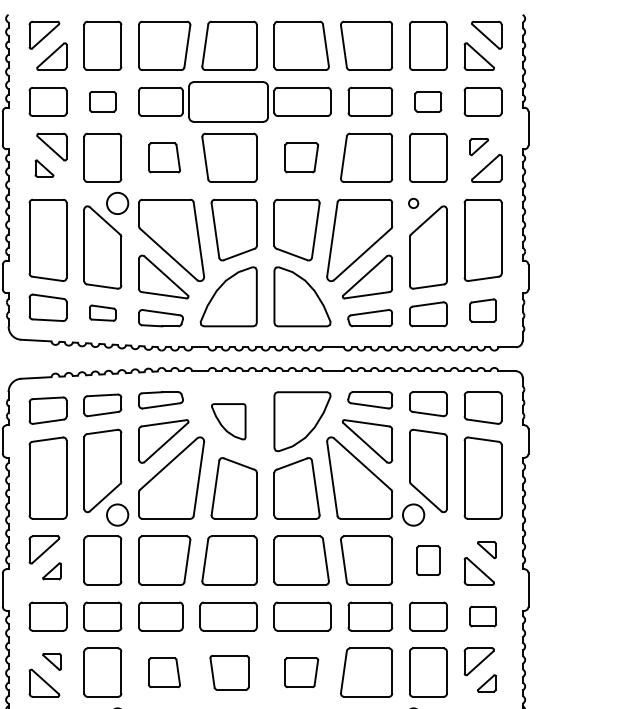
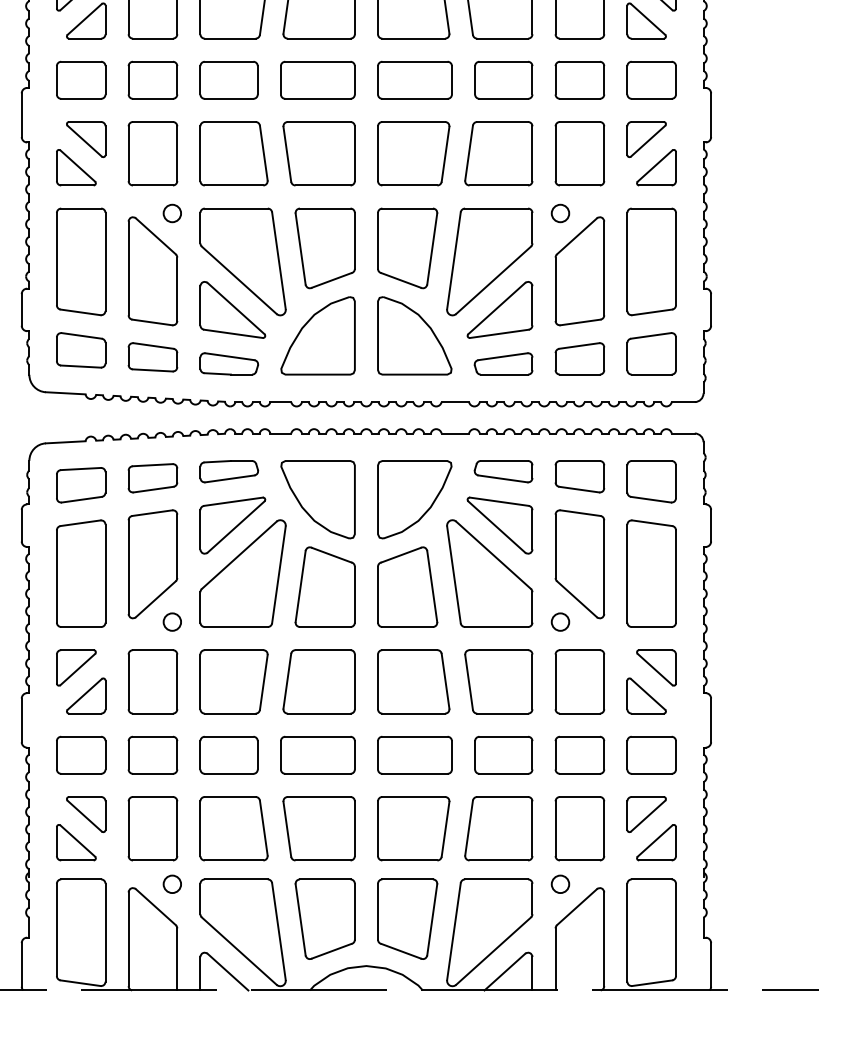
part: (102, 101) -> (152, 79), size x1.43
part: (228, 101) -> (317, 79), size x0.71
part: (428, 101) -> (579, 79), size x1.43
part: (479, 147) -> (646, 139), size x1.67
part: (164, 157) -> (233, 153), size x1.67
part: (301, 157) -> (413, 153), size x1.67
part: (44, 168) -> (76, 167), size x1.67
circle: (117, 203) -> (172, 213), size x0.62
circle: (413, 203) -> (560, 213), size x1.43
part: (483, 310) -> (651, 353), size x1.43
part: (102, 313) -> (152, 357), size x1.43
part: (228, 421) -> (317, 499), size x1.67
circle: (117, 514) -> (172, 621), size x0.62
circle: (413, 514) -> (560, 621), size x0.62
part: (486, 549) -> (656, 667), size x1.67
part: (428, 560) -> (579, 681), size x1.67
part: (52, 571) -> (86, 695), size x1.67
part: (483, 616) -> (651, 754), size x1.43
part: (52, 661) -> (86, 814), size x1.67
part: (164, 672) -> (233, 828), size x1.67
part: (229, 672) -> (318, 828), size x1.43
part: (301, 672) -> (413, 828), size x1.67
part: (486, 683) -> (656, 842), size x1.67

